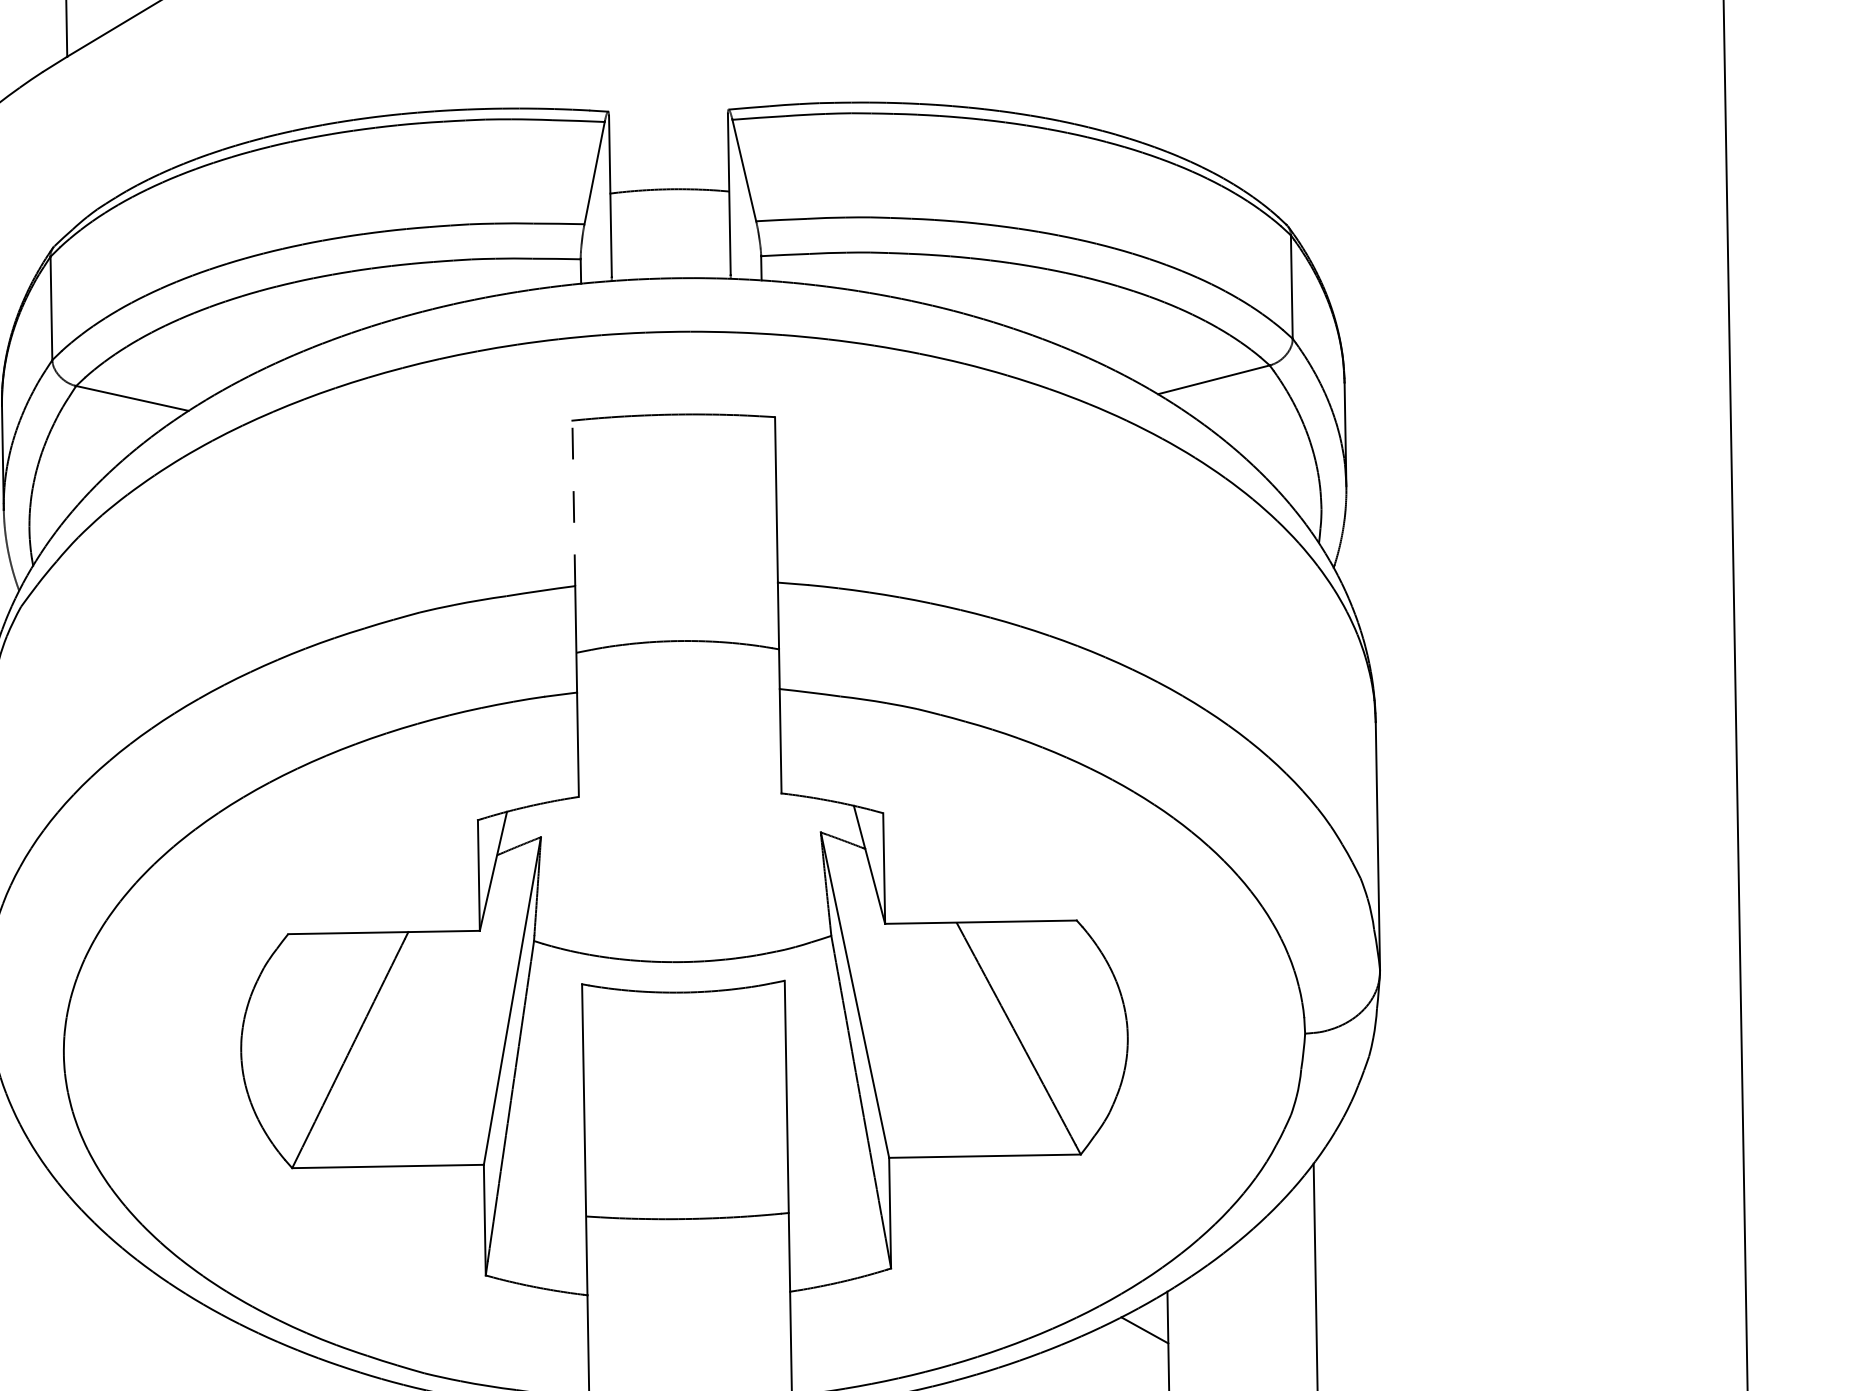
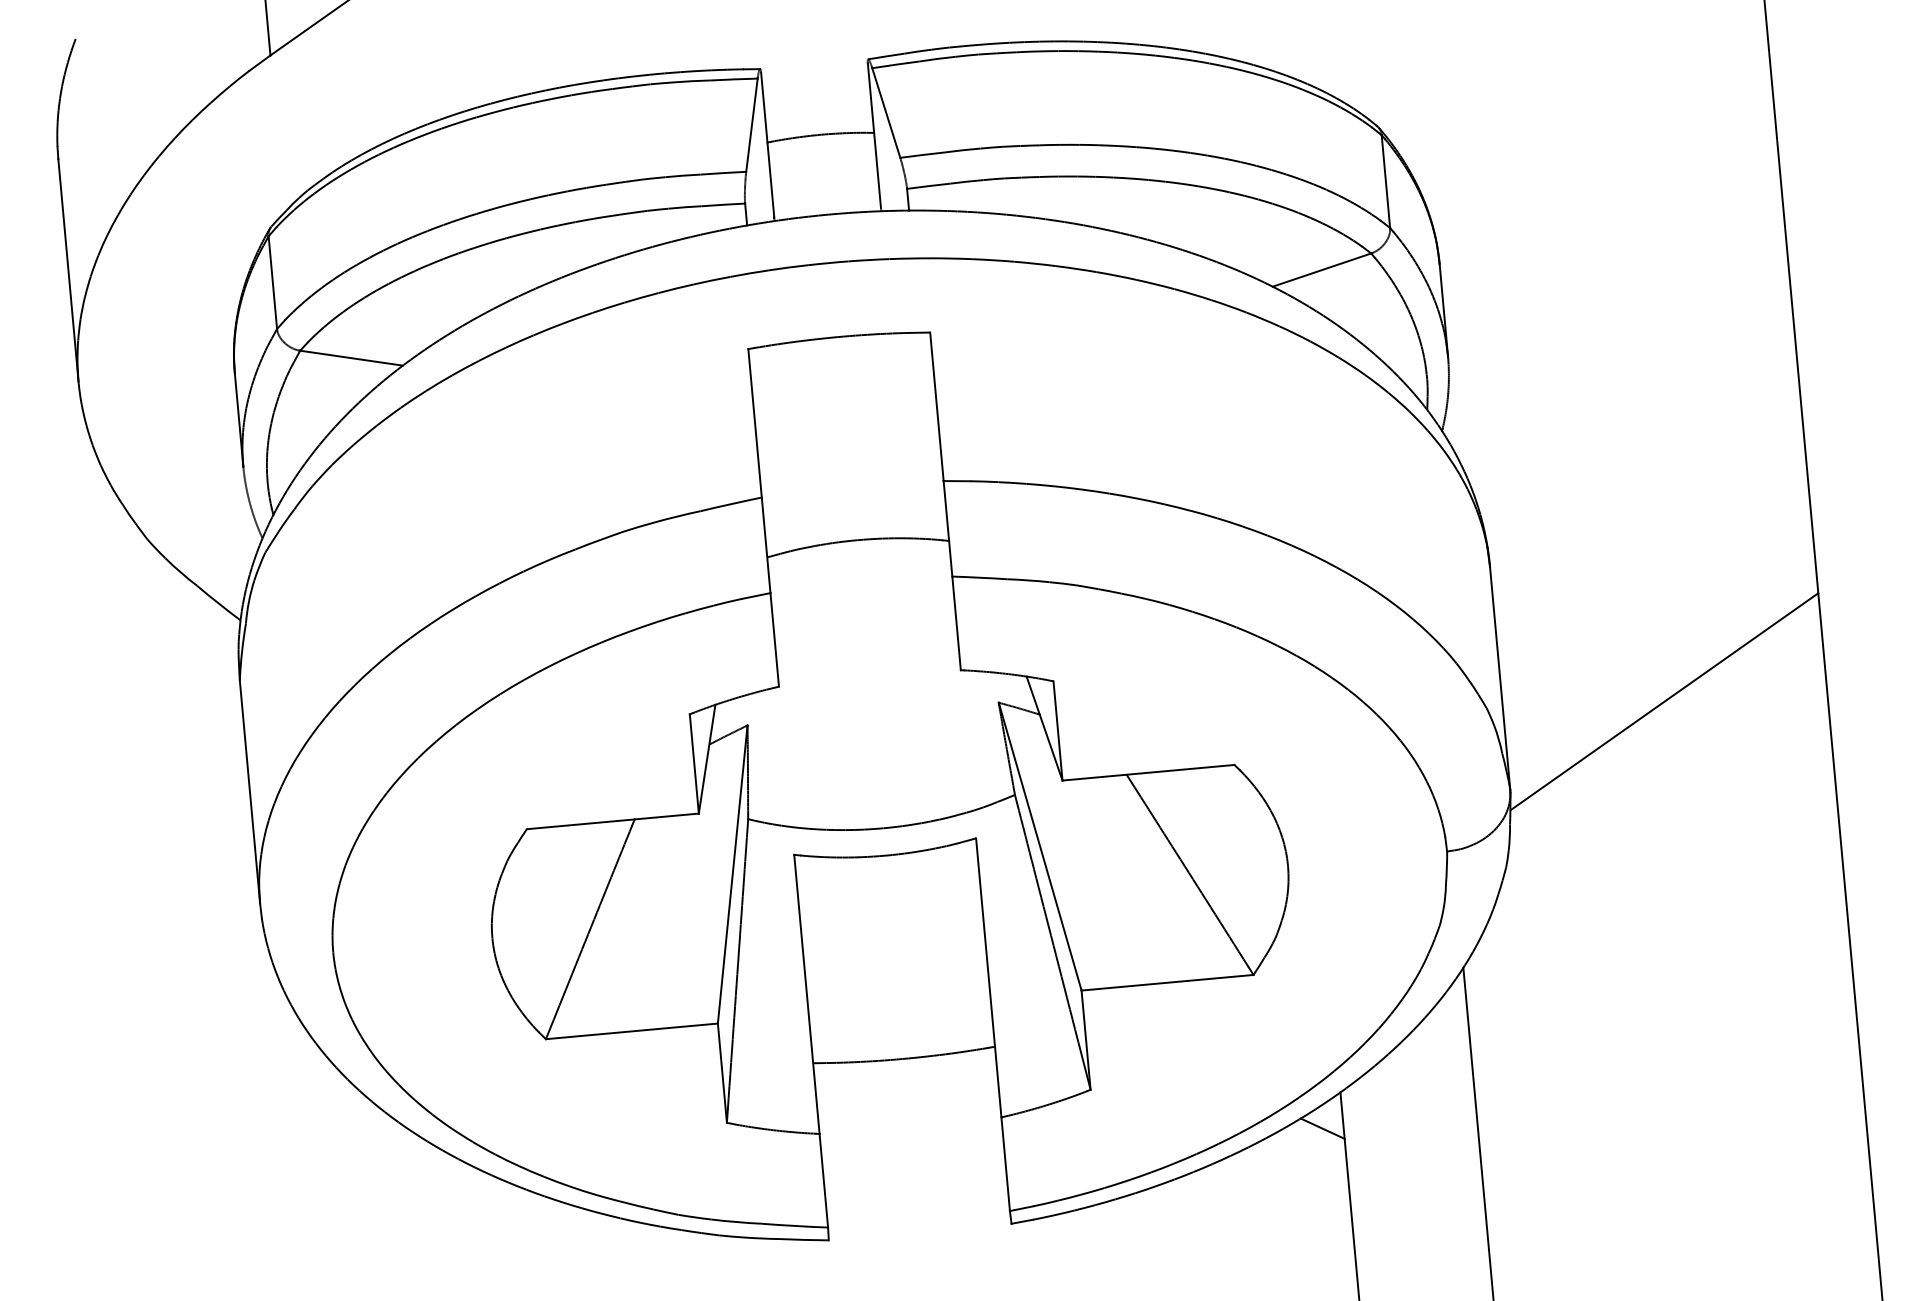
line: (574, 503) -> (755, 423), dashed -> solid
line: (1557, 885) -> (1664, 701), added

